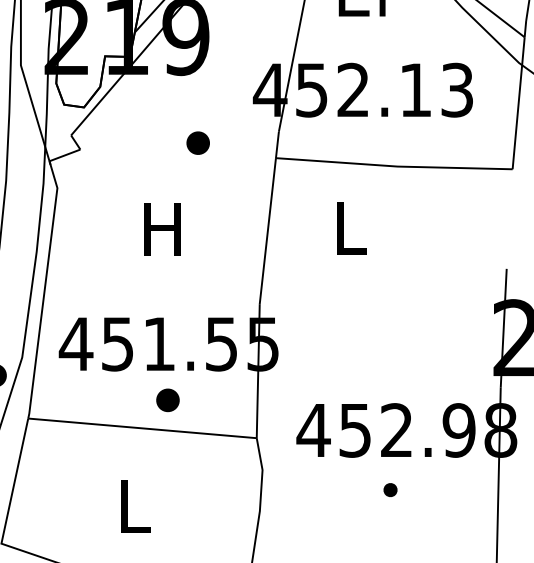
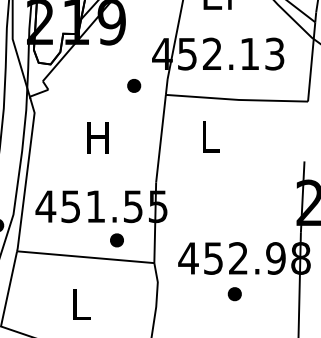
part: (198, 142) -> (134, 85), moved
part: (167, 400) -> (116, 240), moved
part: (390, 490) -> (234, 294), size x1.67

